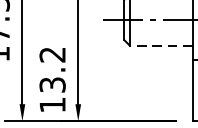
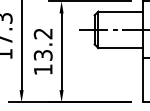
line: (160, 46) -> (120, 48), dashed -> solid
text: (51, 79) -> (42, 51), moved

